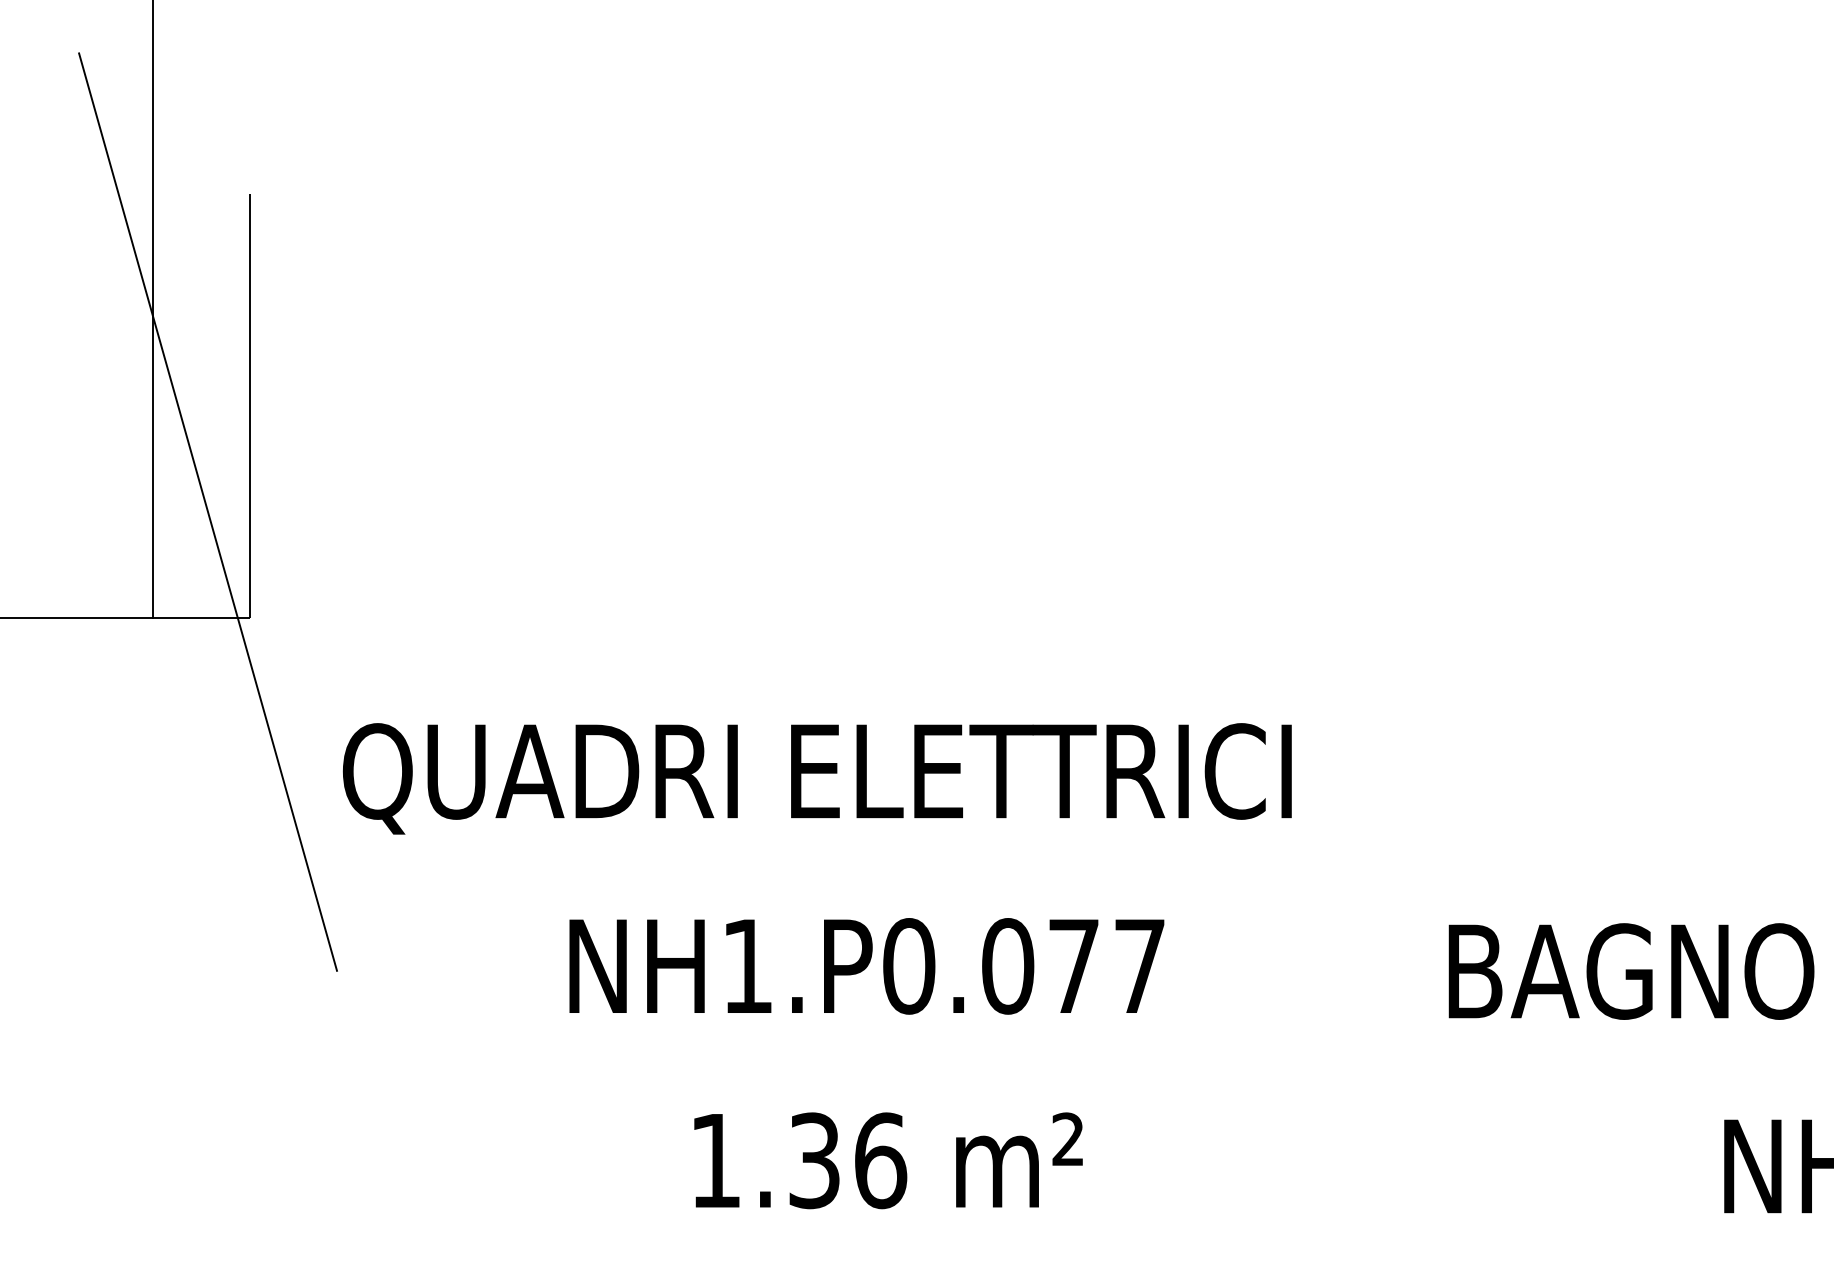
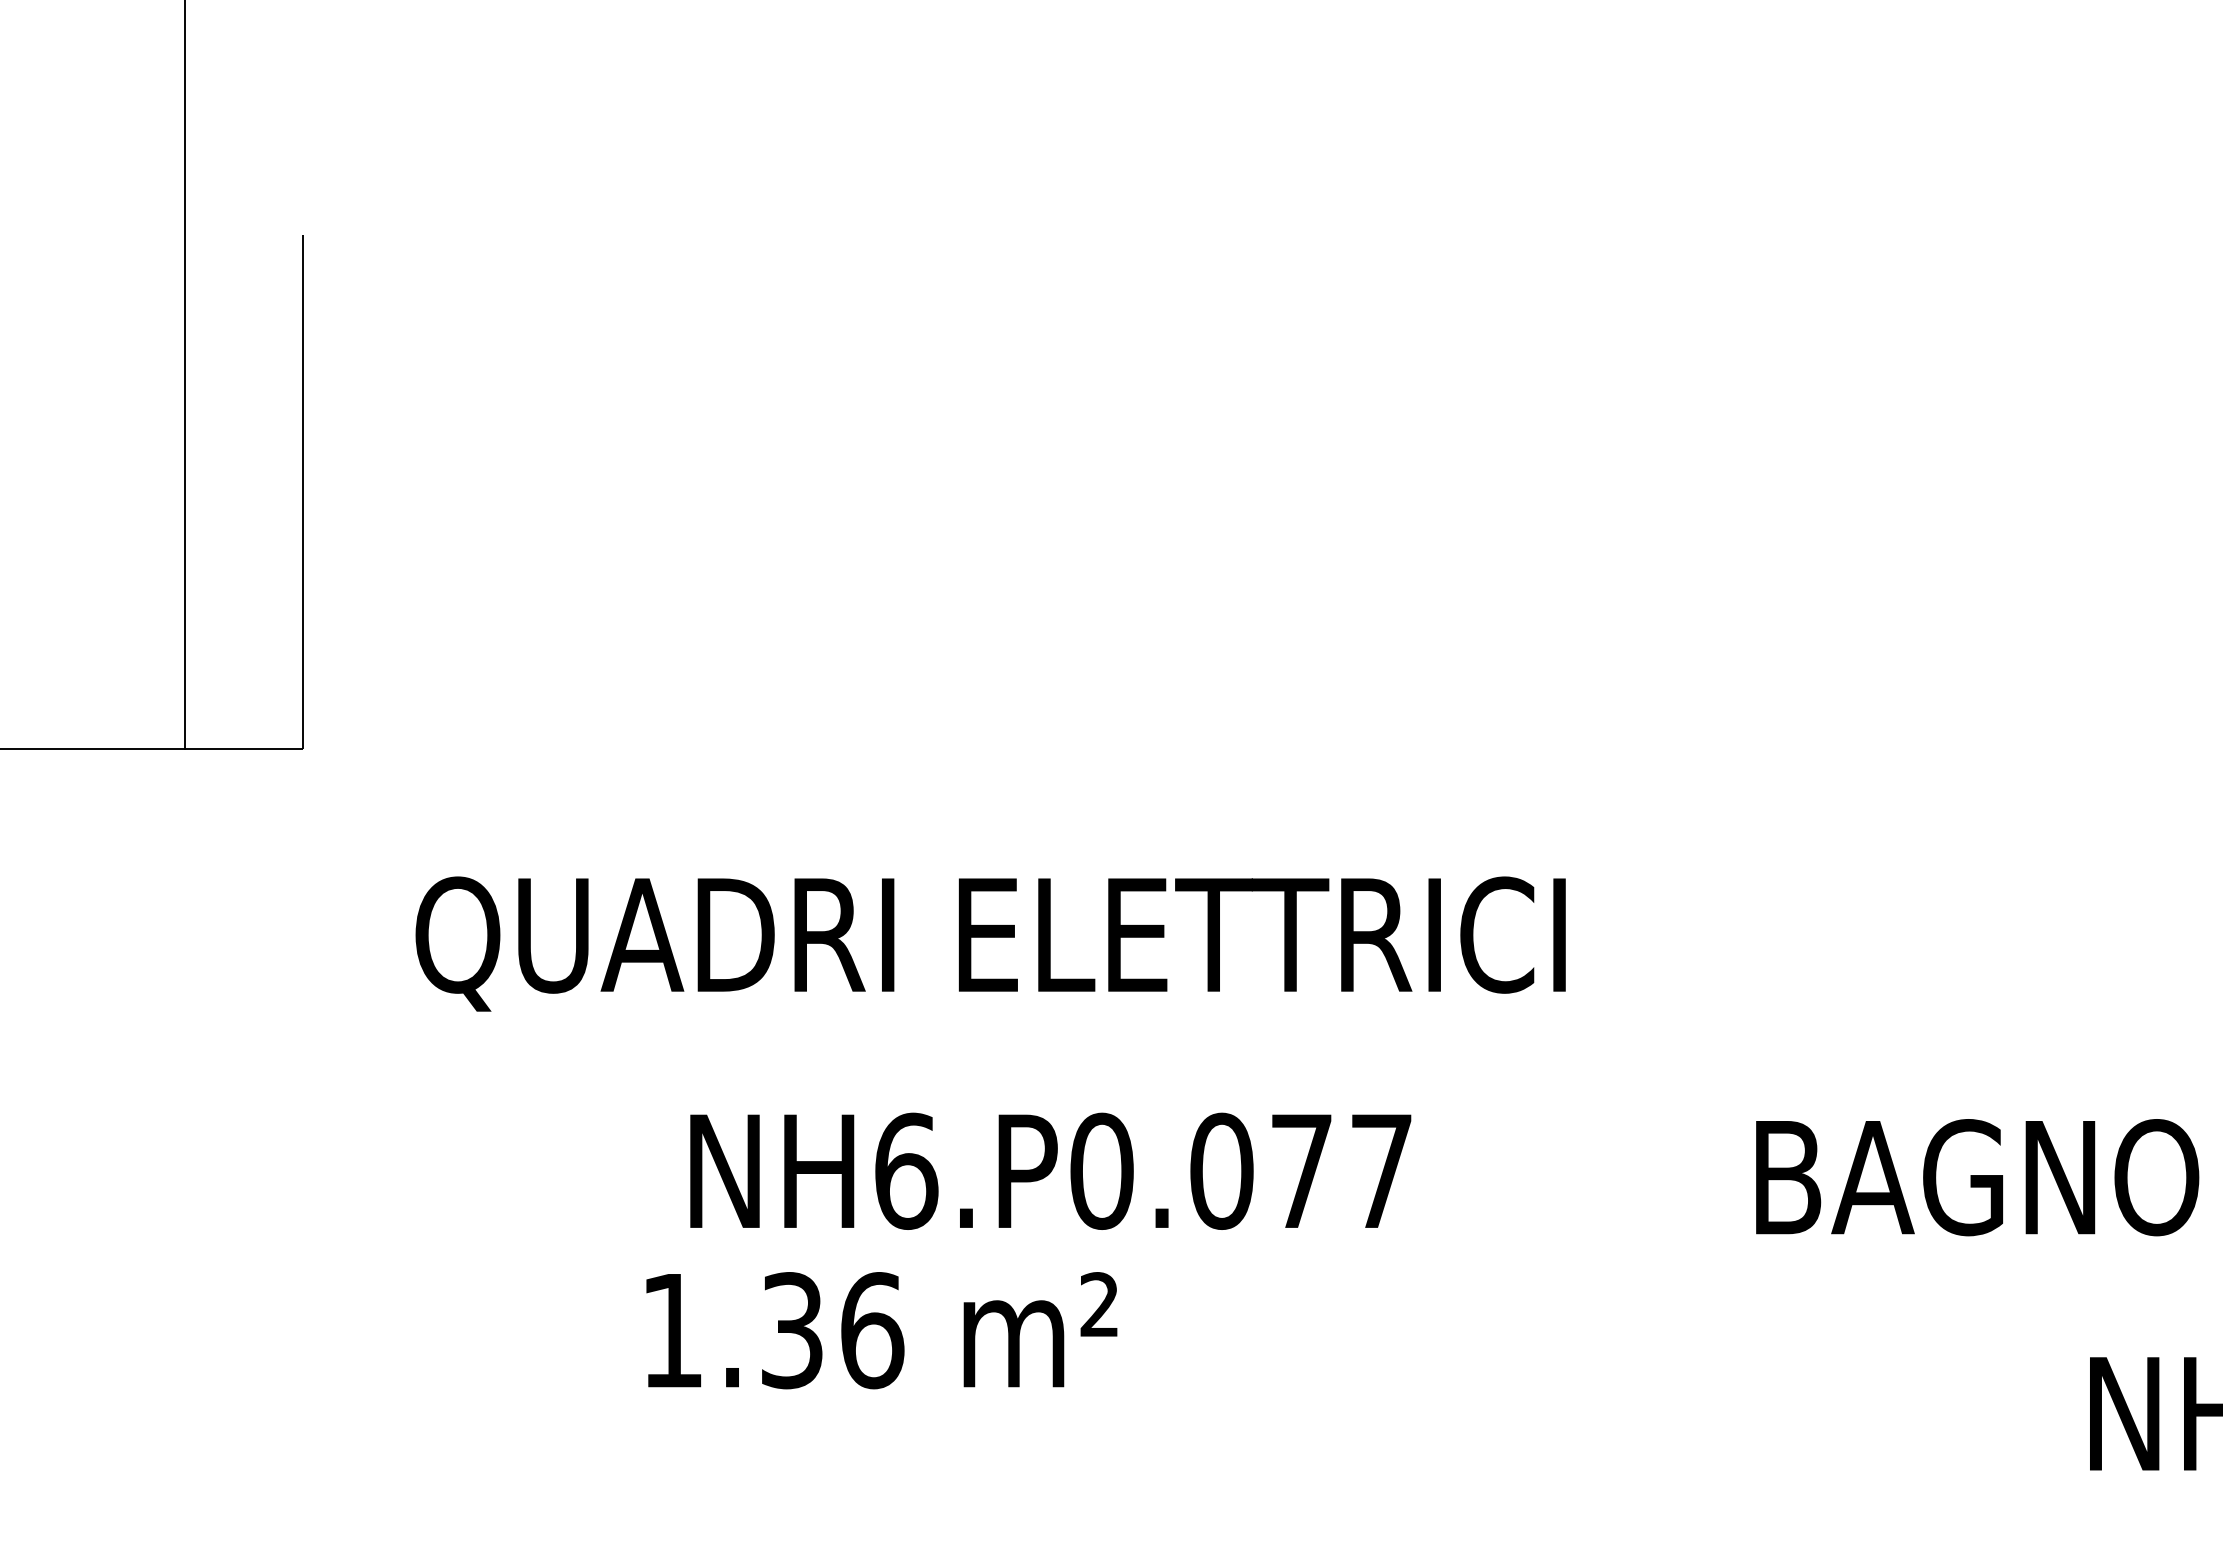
line: (208, 511) -> (252, 620), removed
text: (748, 966) -> (907, 1171), NH1.P0.077 -> NH6.P0.077
text: (888, 1160) -> (881, 1330), moved

